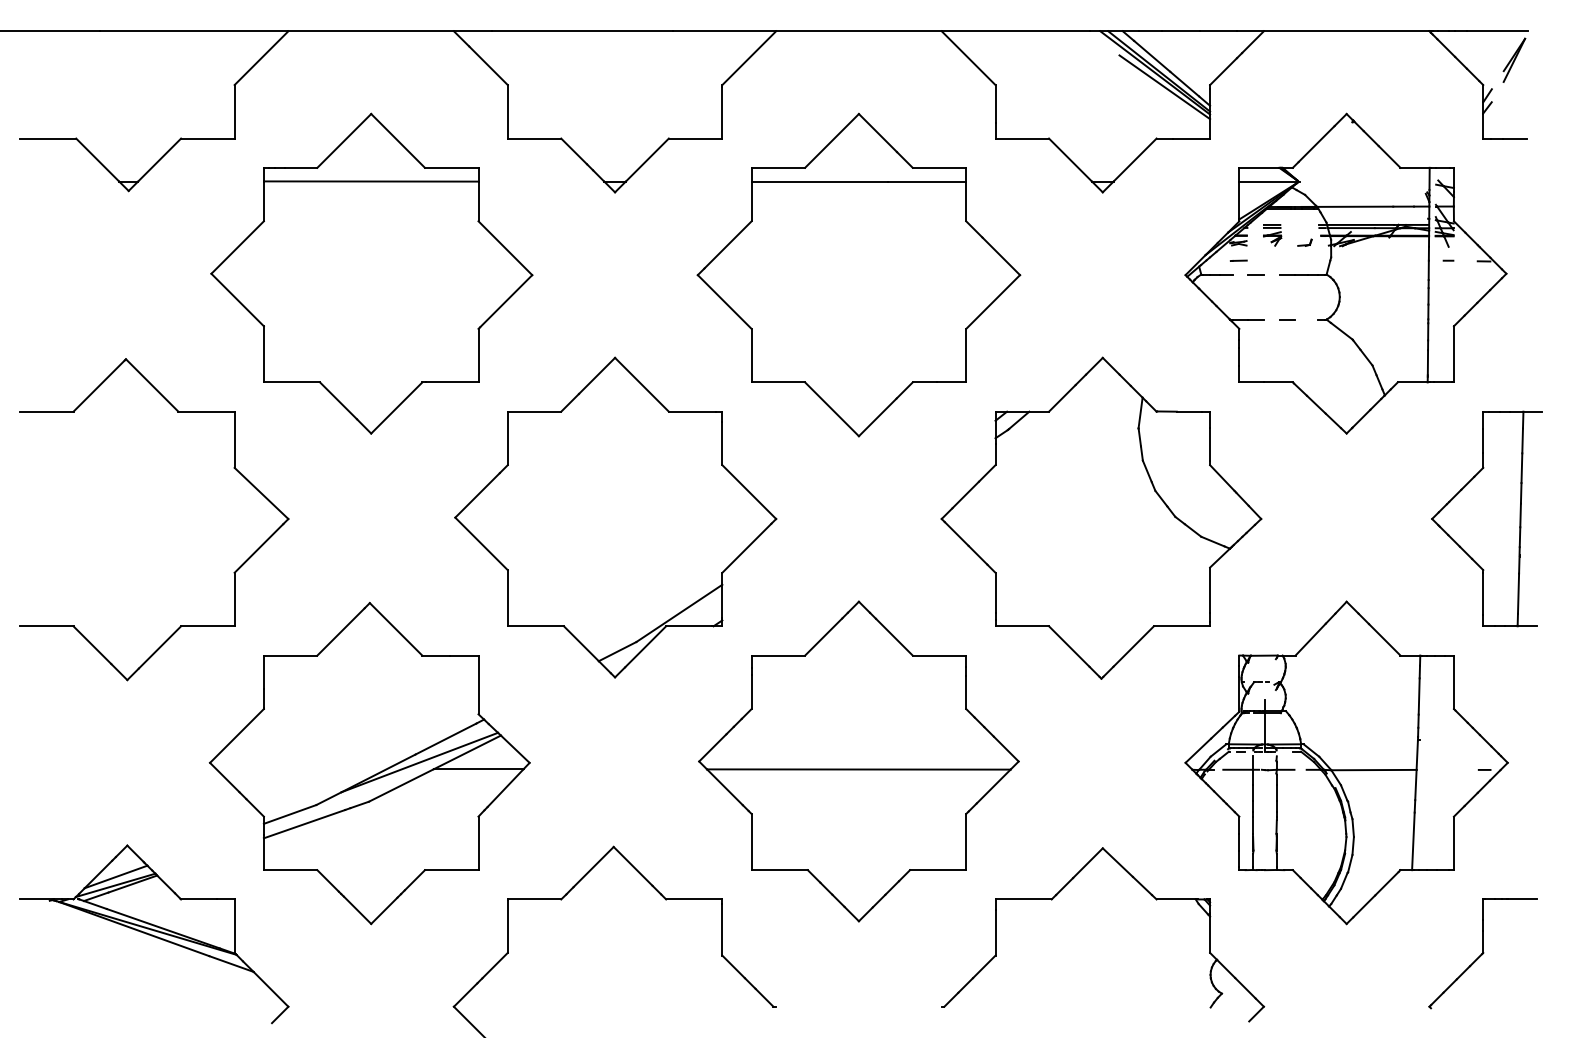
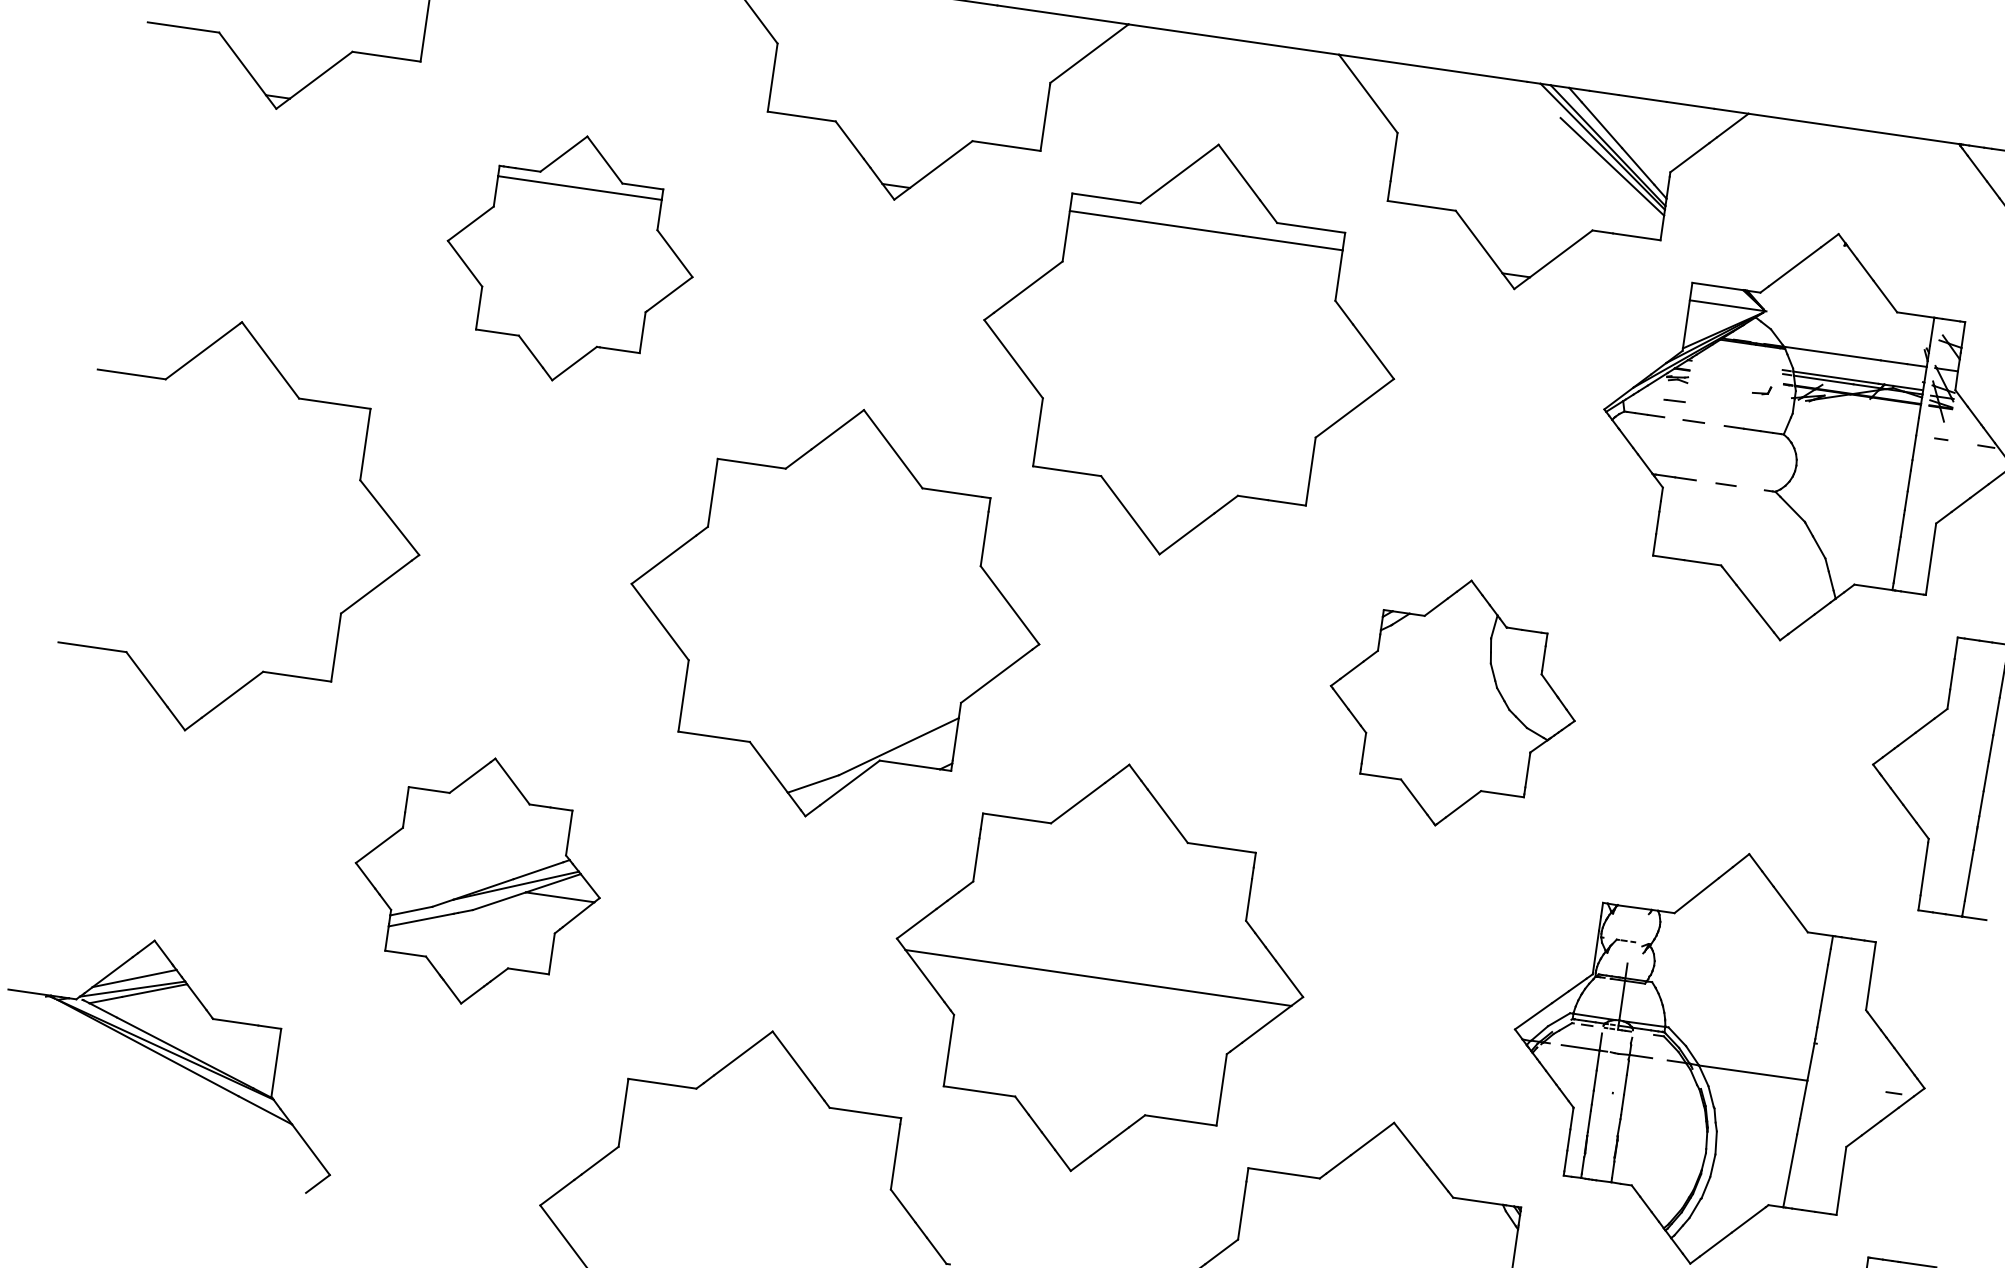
part: (1272, 235) -> (1722, 374), removed
part: (371, 273) -> (569, 258), size x0.6
part: (1101, 517) -> (1453, 702), size x0.6
part: (369, 763) -> (477, 880), size x0.6

